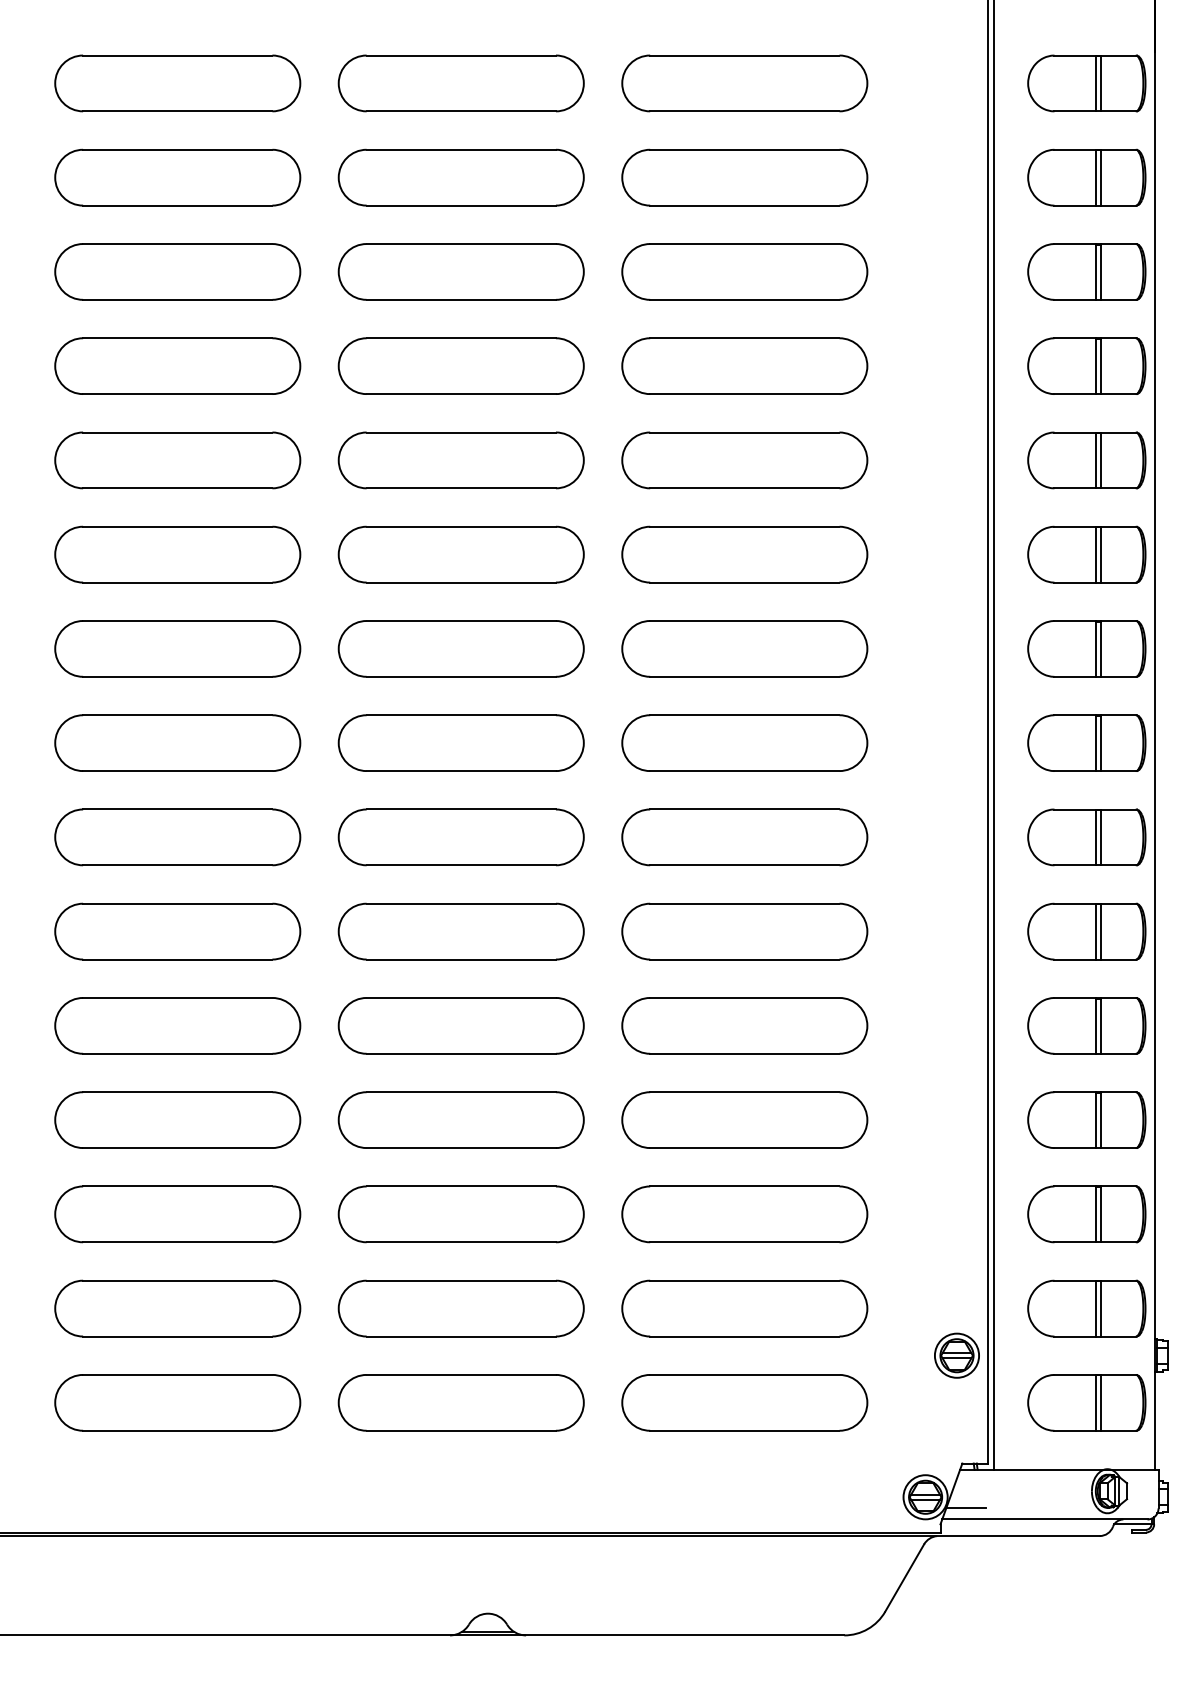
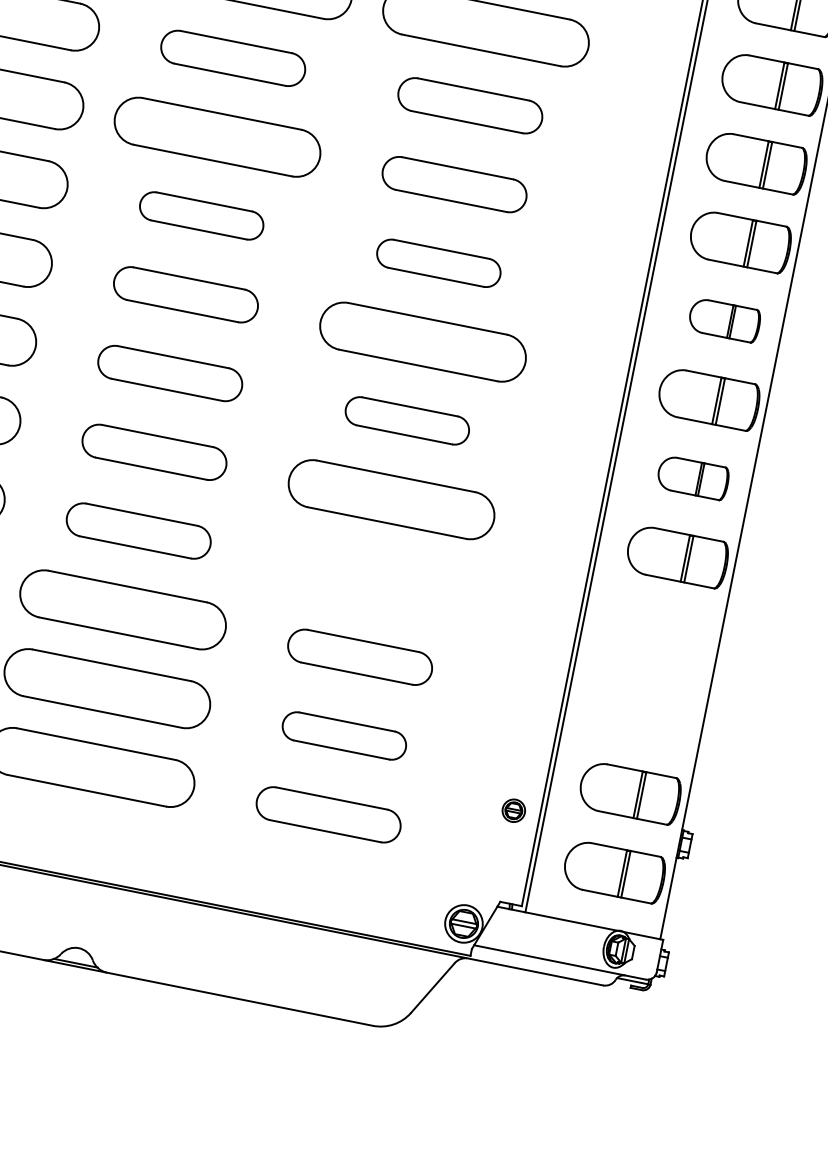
part: (460, 554) -> (232, 58), size x0.7
part: (744, 554) -> (470, 105), size x0.7
part: (744, 648) -> (454, 184), size x0.7
part: (460, 742) -> (201, 215), size x0.6
part: (744, 742) -> (438, 262), size x0.6
part: (1086, 742) -> (724, 319), size x0.7
part: (460, 837) -> (185, 294), size x0.7
part: (460, 931) -> (169, 373), size x0.7
part: (744, 931) -> (407, 420), size x0.6
part: (1086, 931) -> (692, 477), size x0.7
part: (460, 1025) -> (153, 451), size x0.7
part: (460, 1119) -> (138, 530), size x0.7
part: (744, 1119) -> (375, 577), removed
part: (1086, 1119) -> (661, 635), removed
part: (744, 1214) -> (359, 657), size x0.7
part: (1086, 1214) -> (645, 714), removed
part: (744, 1308) -> (344, 735), size x0.6
part: (956, 1355) -> (513, 810), size x0.6
part: (744, 1402) -> (328, 814), size x0.7
line: (966, 1507) -> (496, 939), removed

